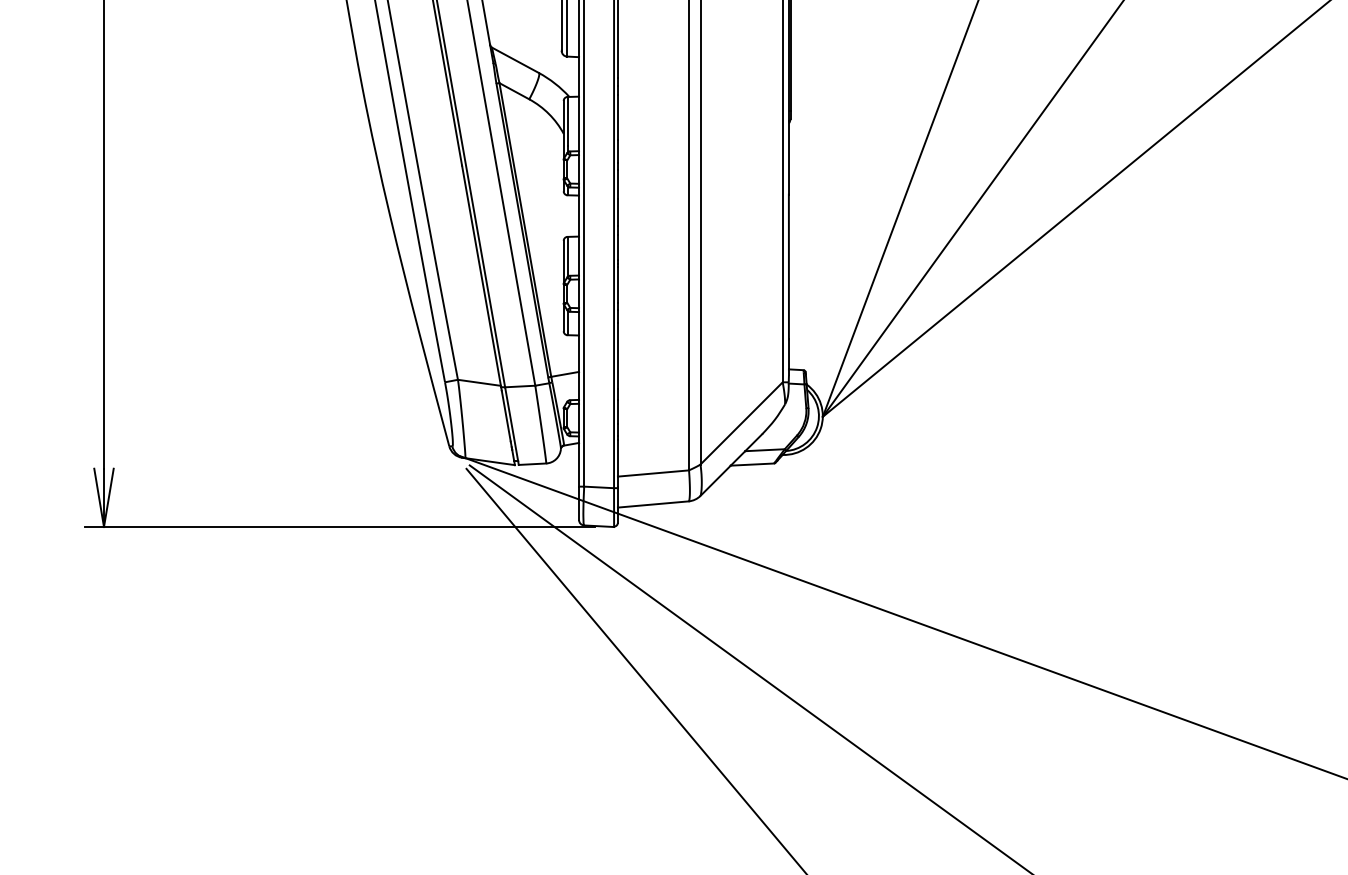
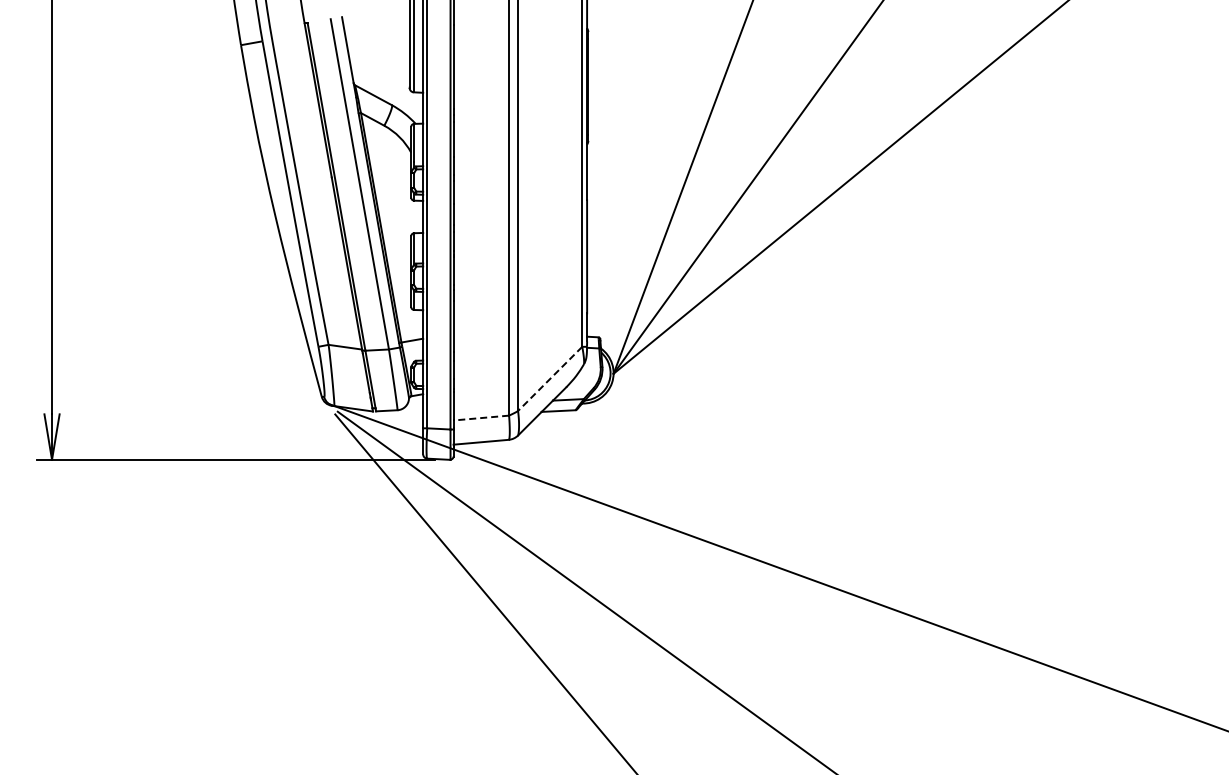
line: (740, 424) -> (549, 379), solid -> dashed
line: (653, 474) -> (481, 418), solid -> dashed

